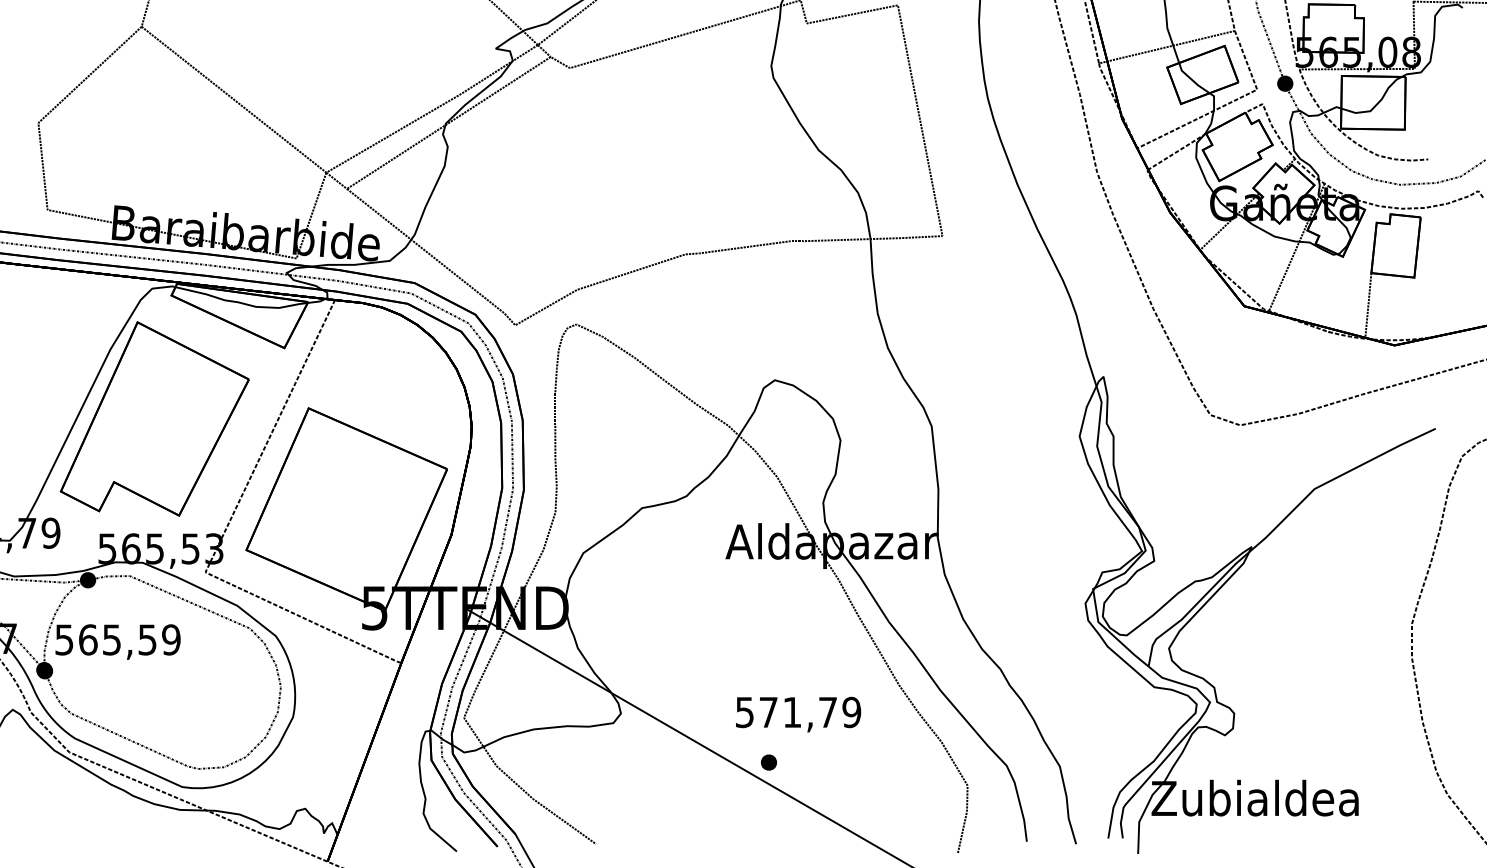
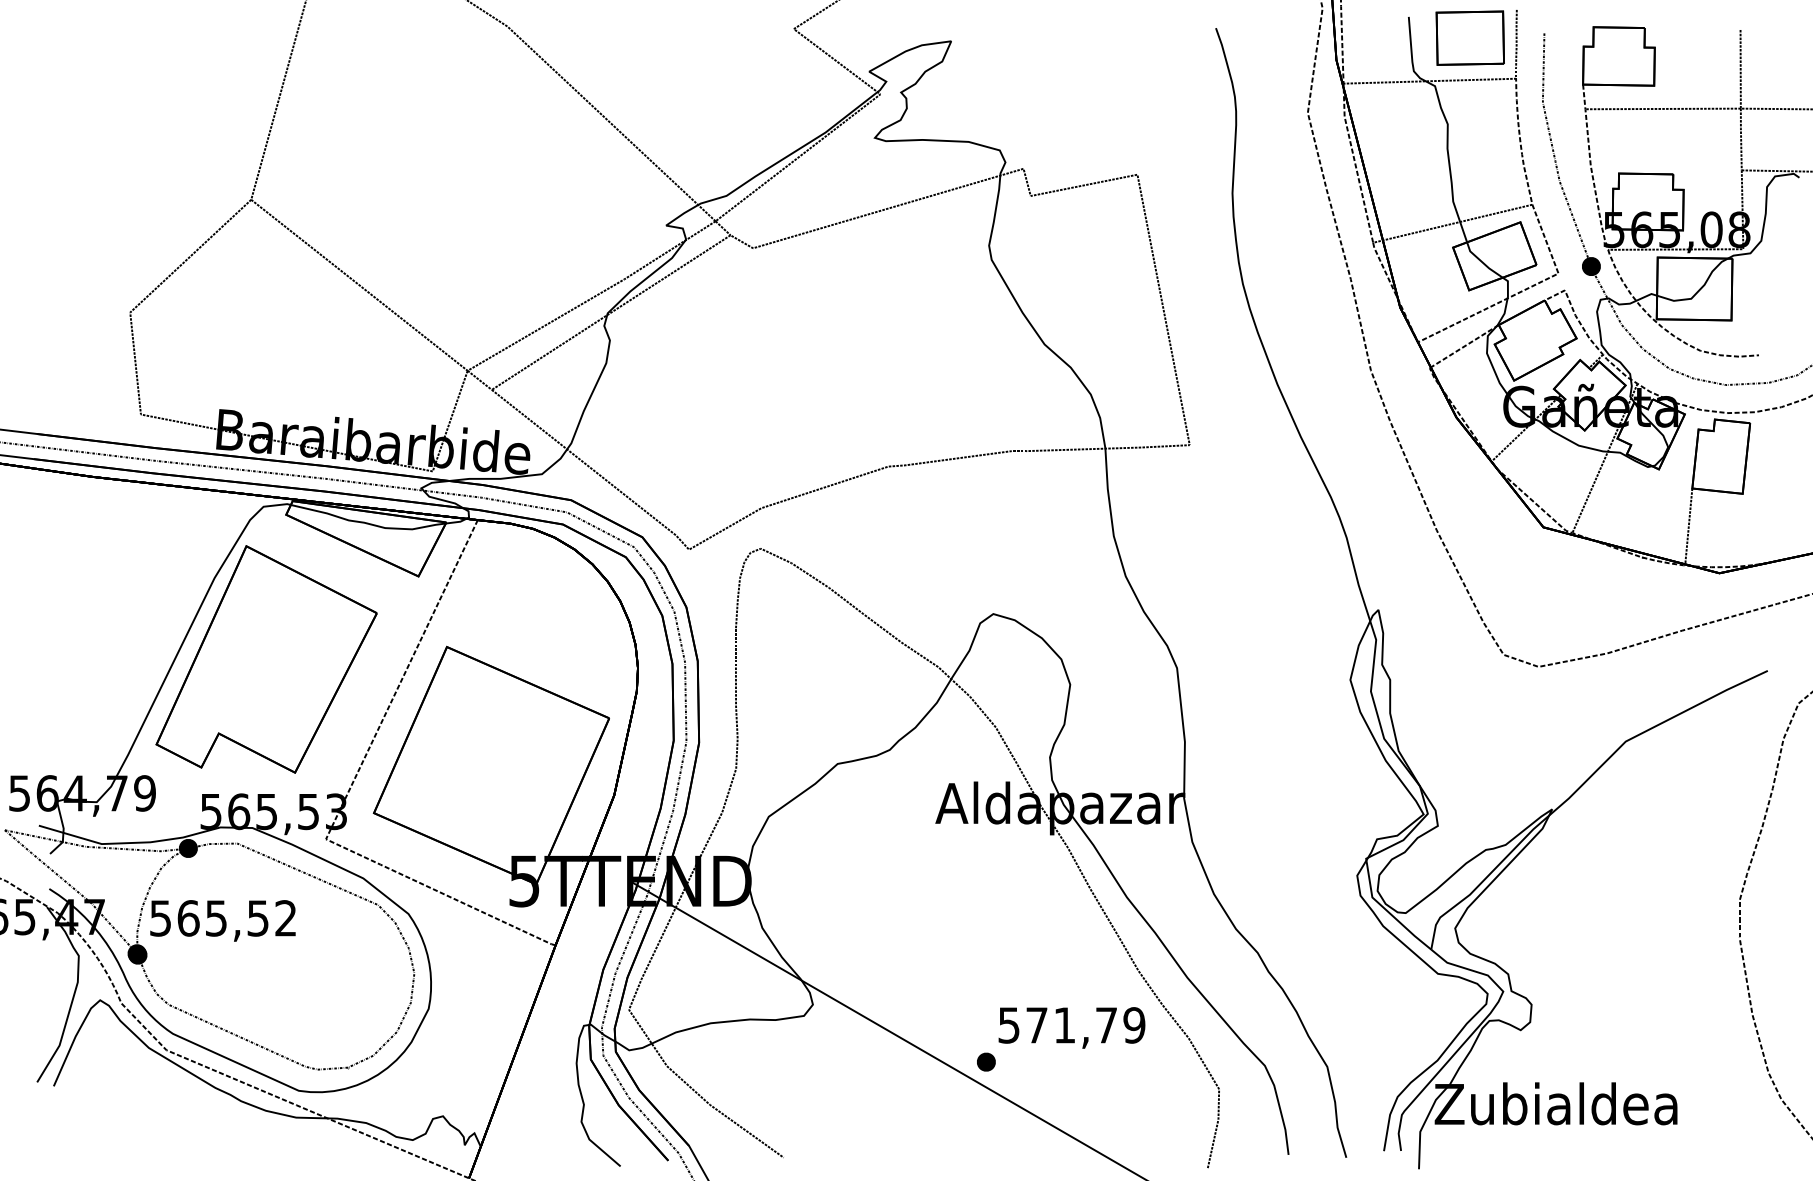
text: (170, 640) -> (285, 918), 565,59 -> 565,52
text: (798, 714) -> (1071, 1027), moved

